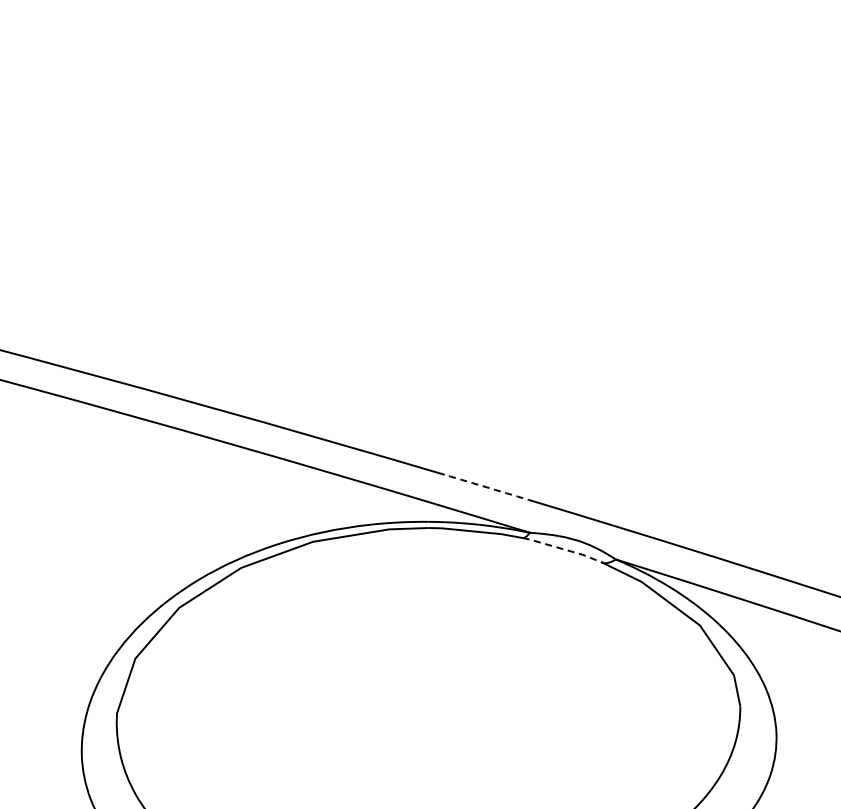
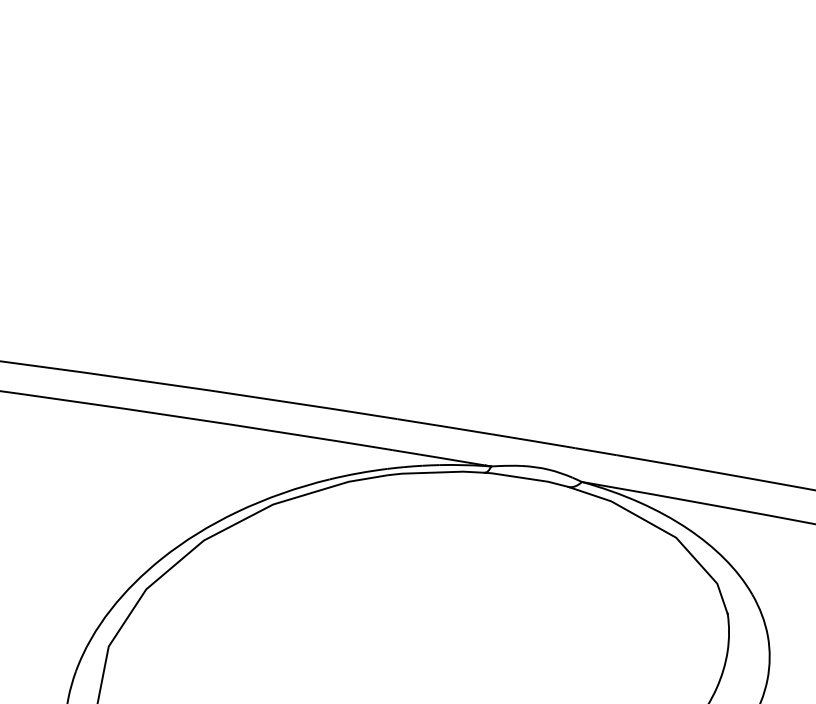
arc: (489, 488) -> (444, 427), dashed -> solid
line: (562, 549) -> (526, 479), dashed -> solid

